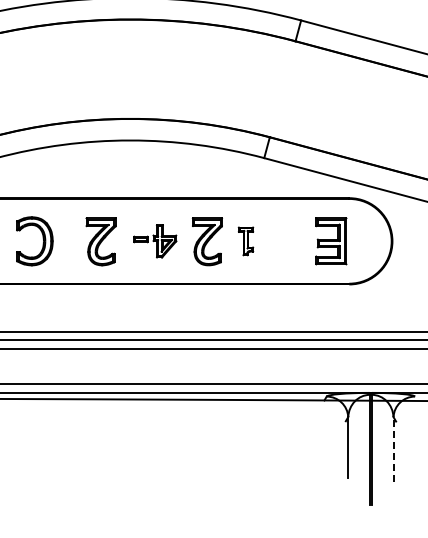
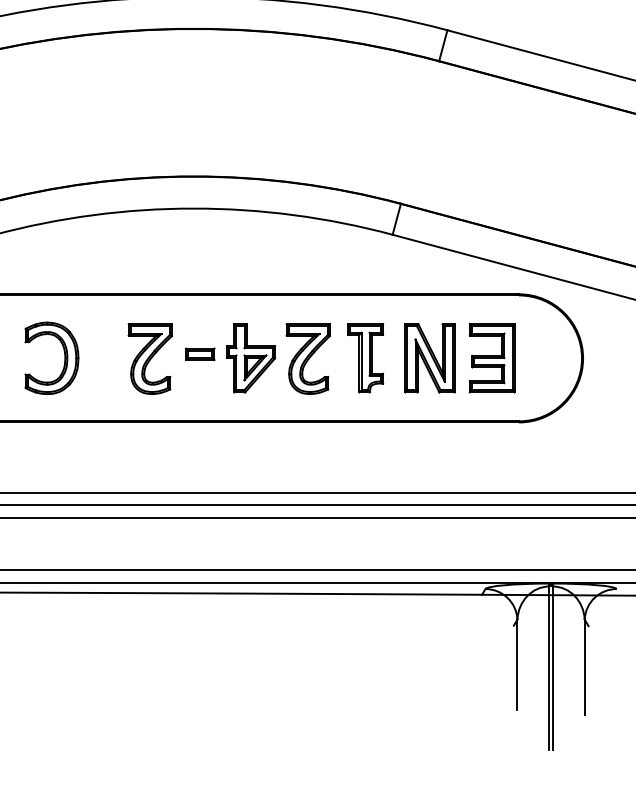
part: (155, 241) -> (231, 358), size x1.43
part: (245, 241) -> (364, 358), size x1.67
part: (289, 241) -> (430, 358), added
line: (393, 448) -> (584, 666), dashed -> solid

